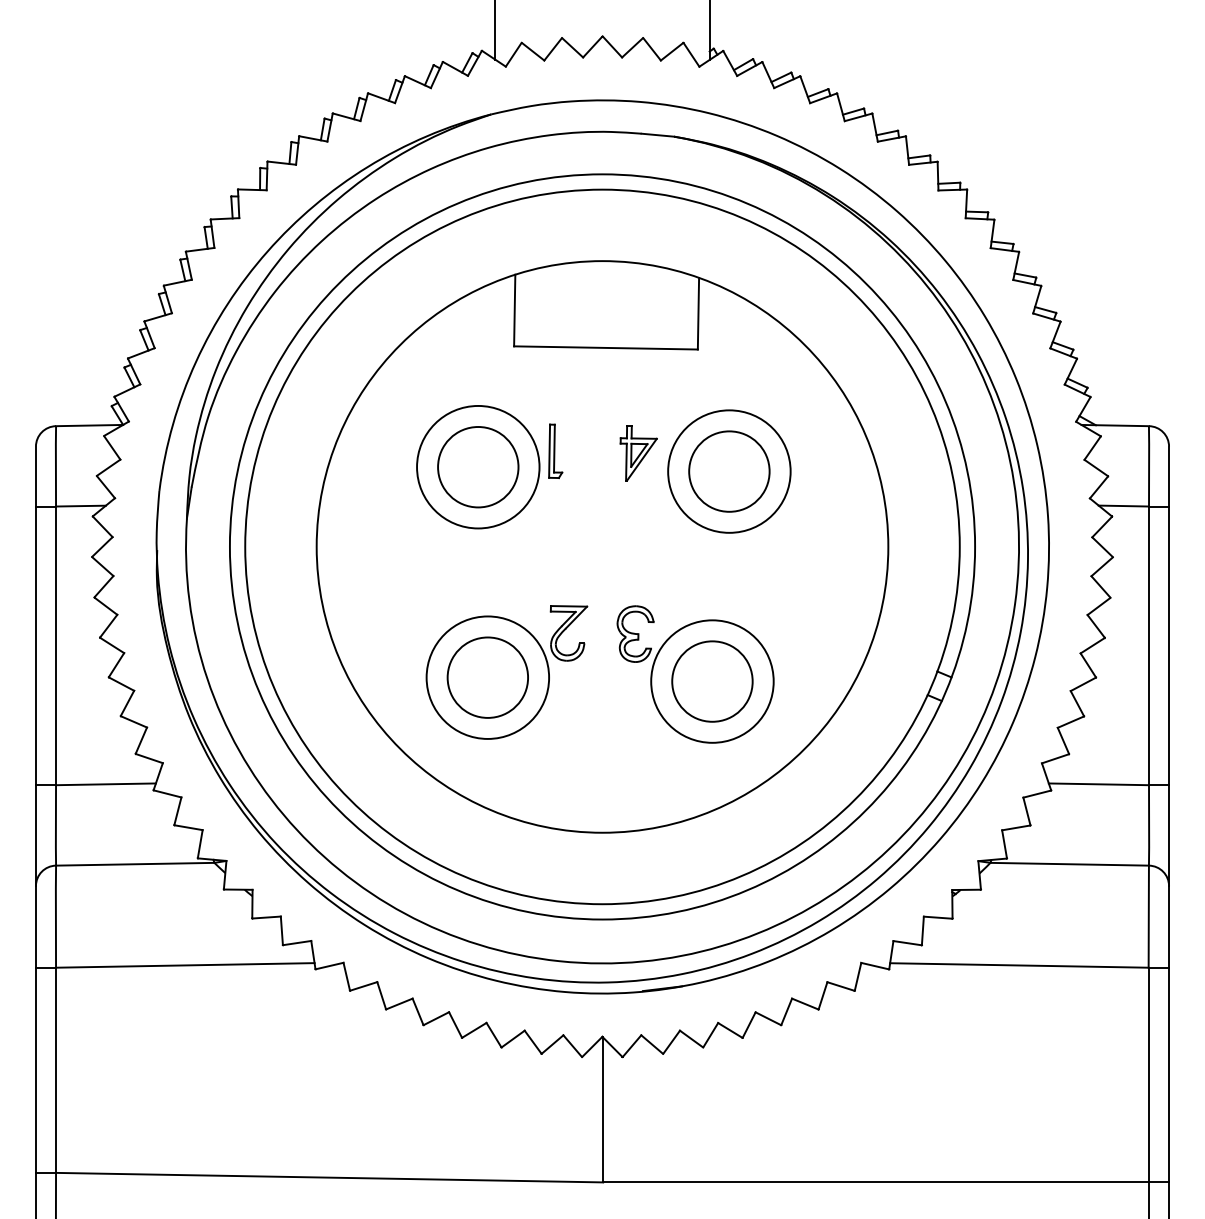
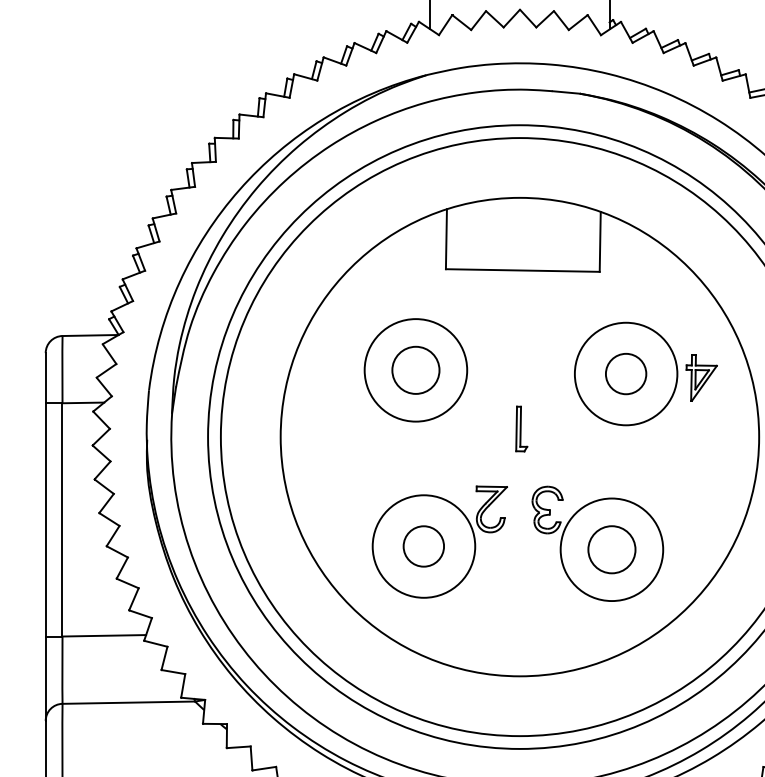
part: (555, 450) -> (521, 428), moved
part: (638, 453) -> (701, 378), moved
circle: (478, 467) -> (416, 370), size x0.7
circle: (729, 471) -> (626, 373), size x0.6
circle: (487, 677) -> (423, 546), size x0.6
circle: (712, 681) -> (611, 549), size x0.7

